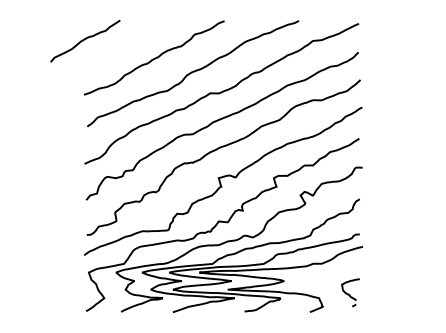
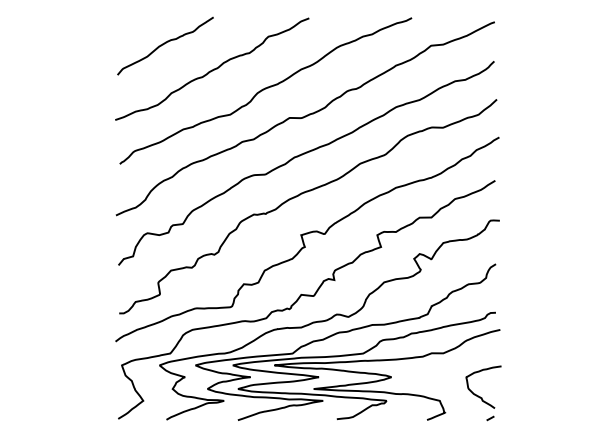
curve: (85, 39) -> (165, 43), moved
part: (350, 292) -> (483, 392), size x1.43

